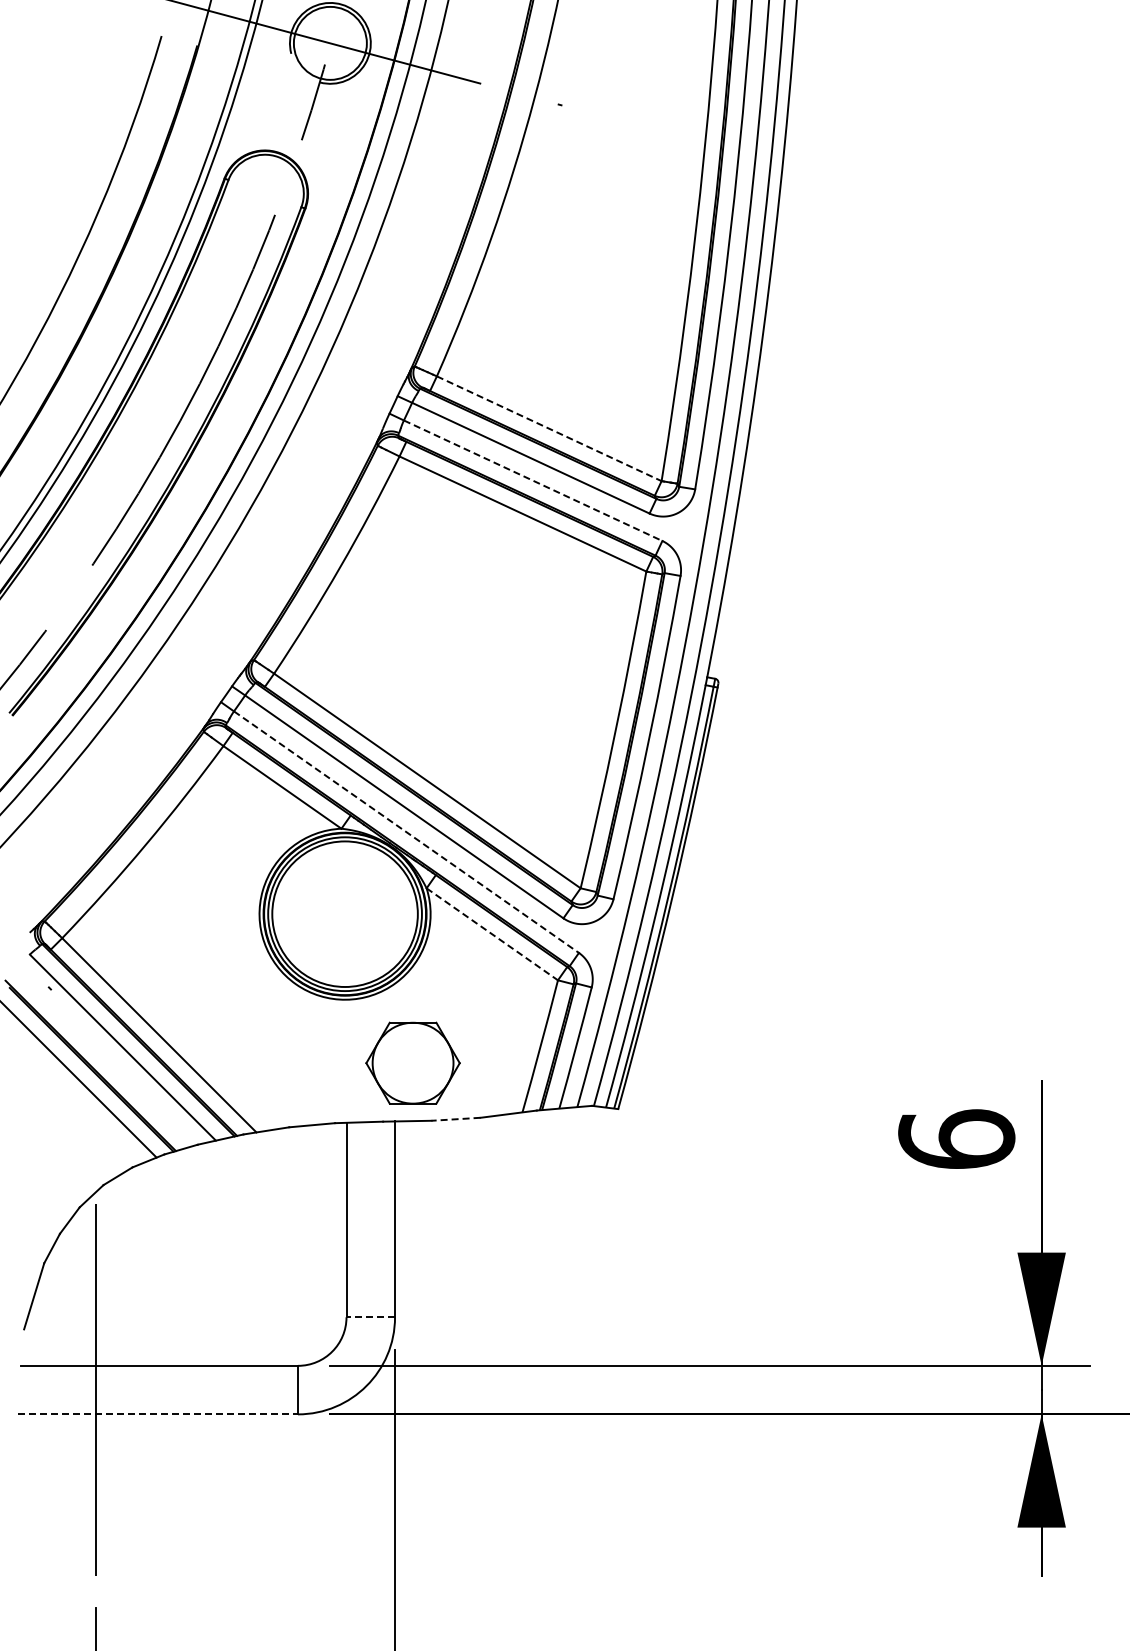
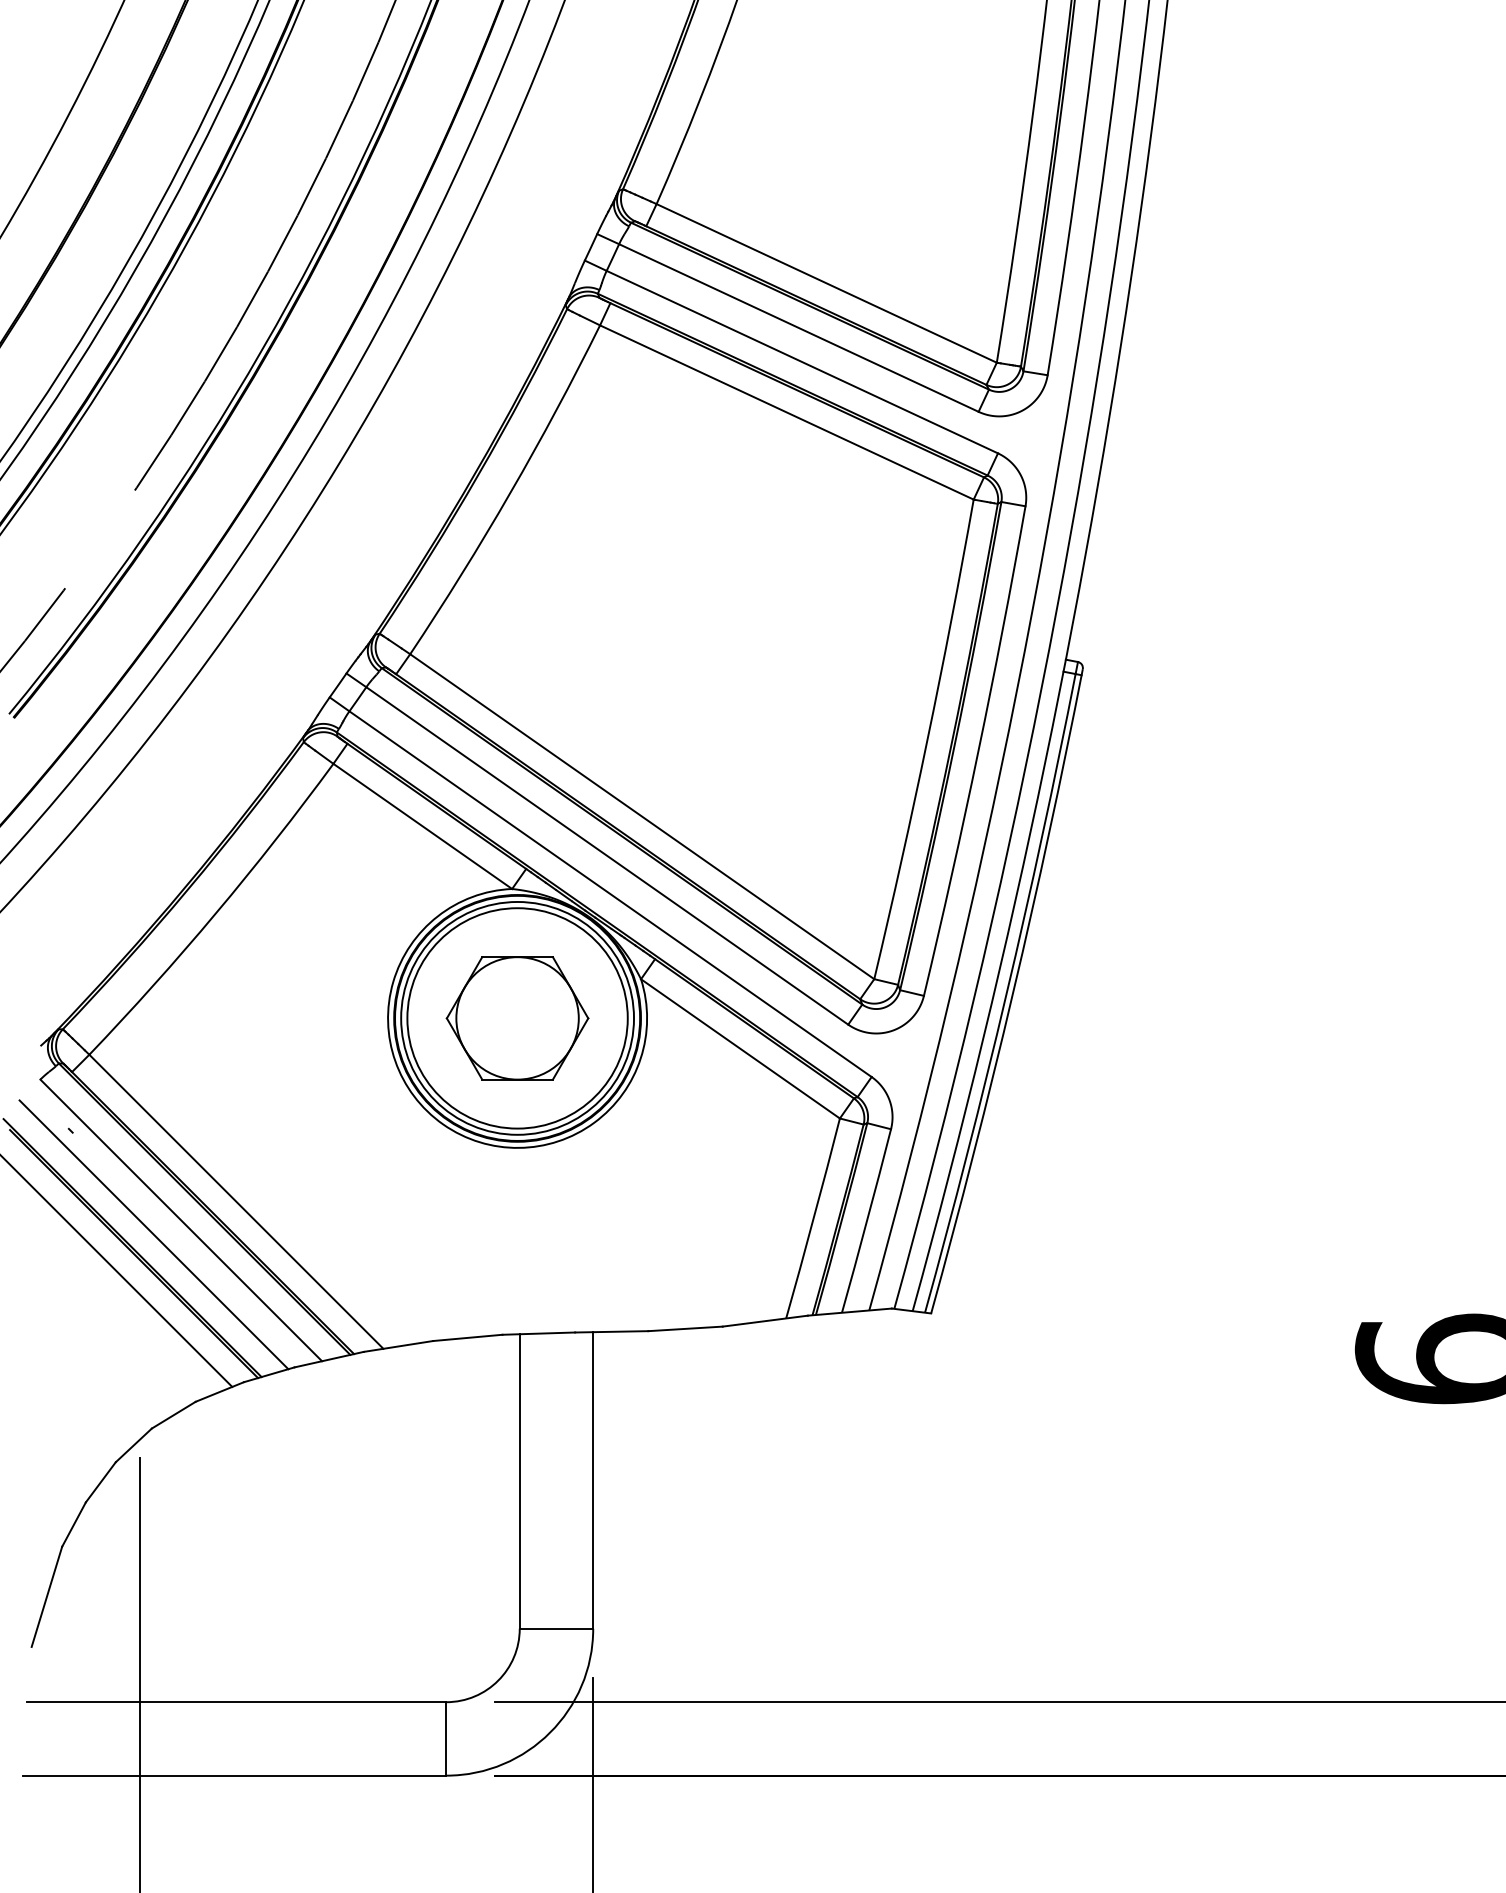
line: (549, 428) -> (827, 283), dashed -> solid
line: (533, 480) -> (802, 361), dashed -> solid
line: (406, 832) -> (610, 894), dashed -> solid
line: (492, 934) -> (740, 1049), dashed -> solid
line: (104, 1056) -> (153, 1233), added
part: (412, 1062) -> (516, 1017), moved
line: (456, 1119) -> (686, 1329), dashed -> solid
line: (370, 1317) -> (556, 1628), dashed -> solid
line: (158, 1414) -> (235, 1775), dashed -> solid

